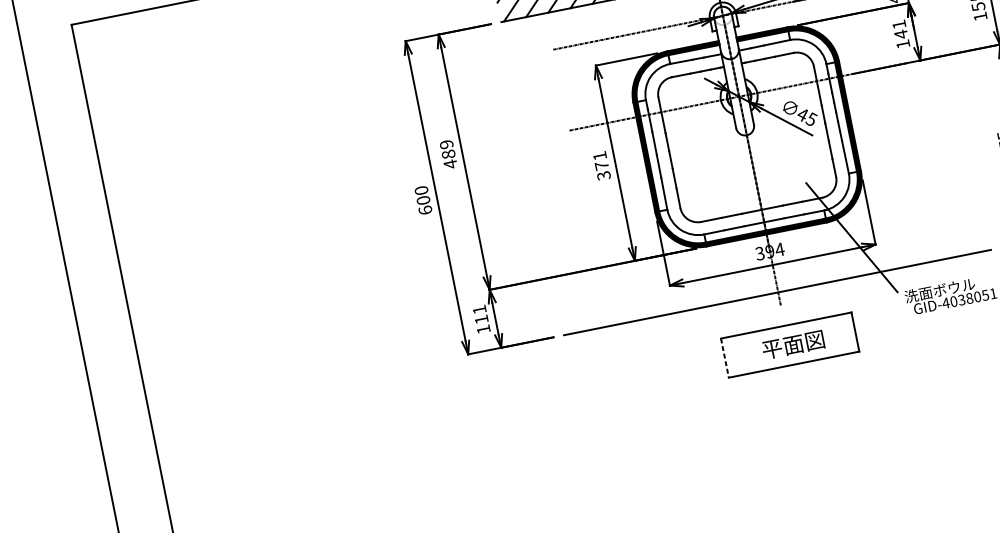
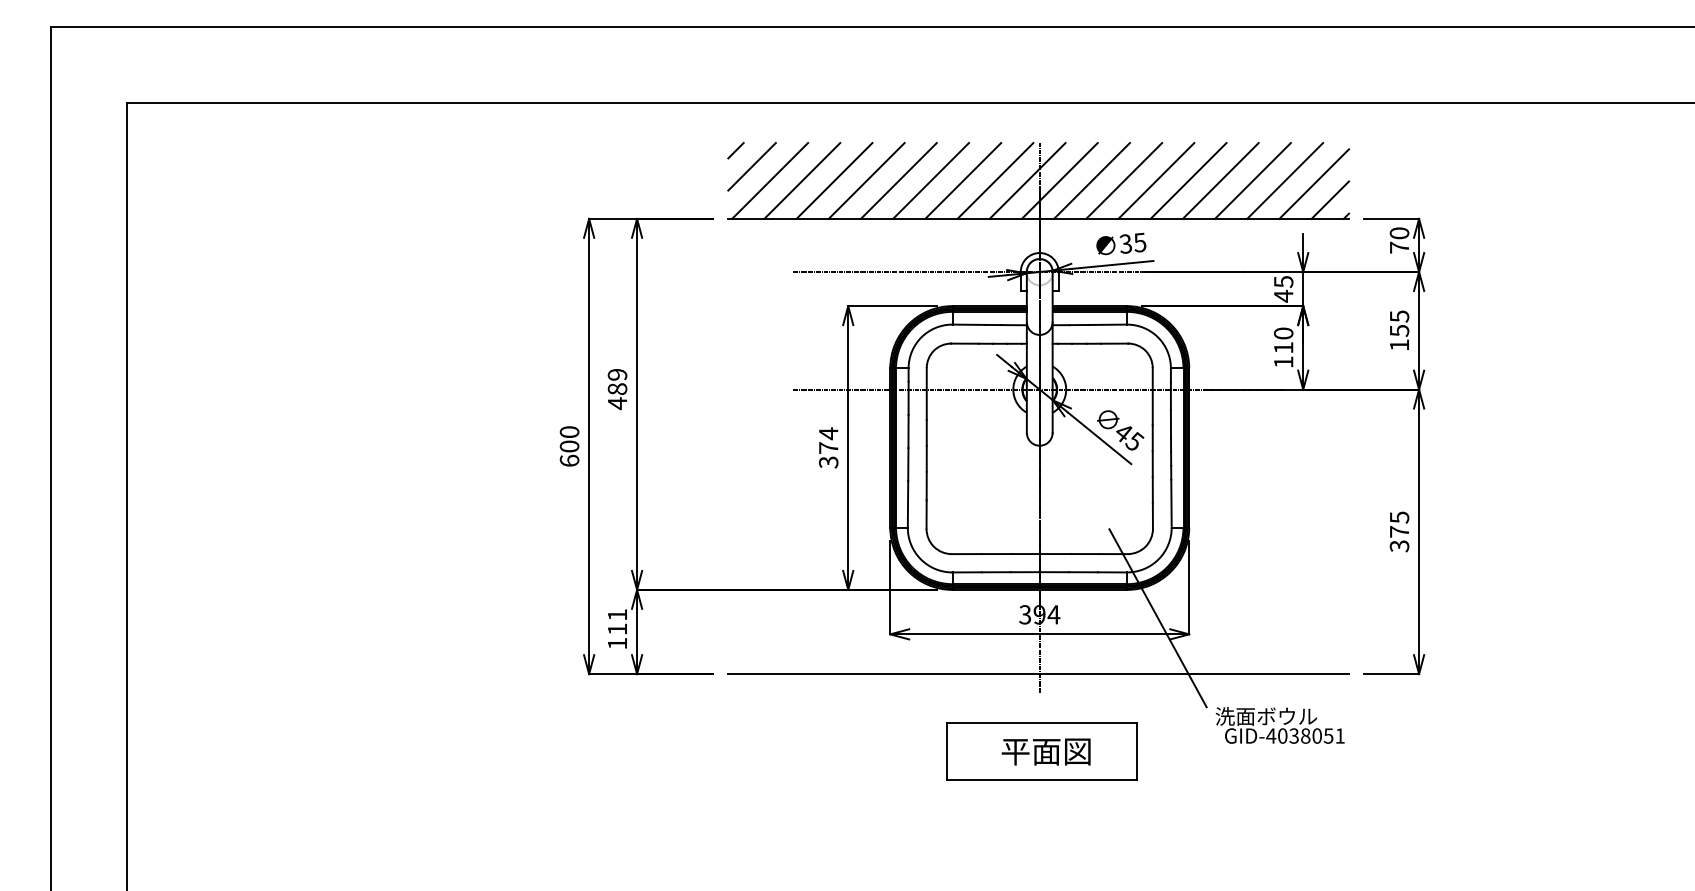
text: (900, 29) -> (1283, 340), 141 -> 110
text: (599, 155) -> (828, 433), 371 -> 374
line: (724, 358) -> (946, 751), dashed -> solid

